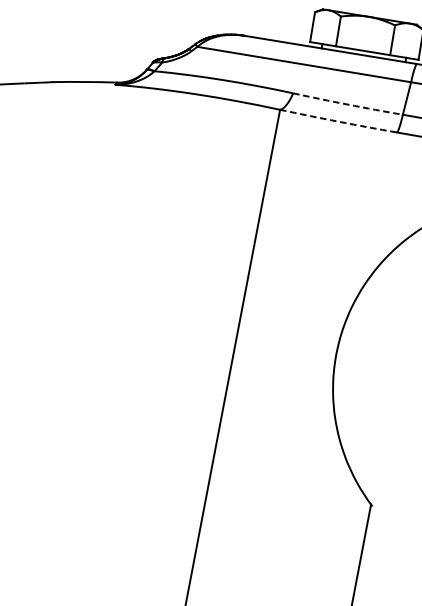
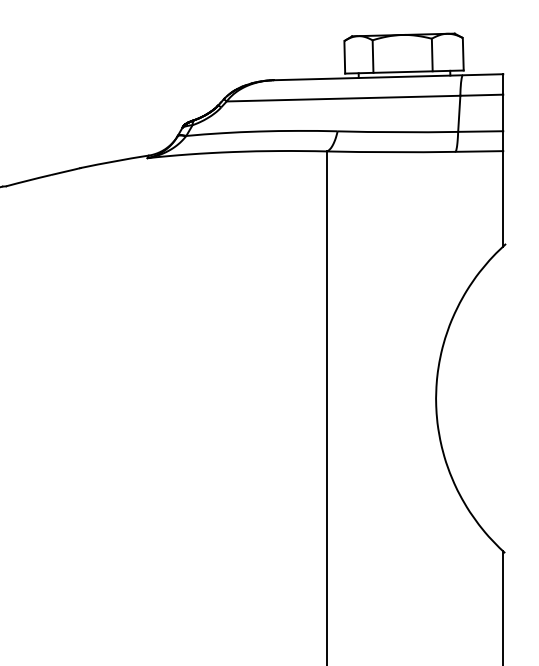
arc: (347, 104) -> (397, 132), dashed -> solid
arc: (338, 121) -> (391, 152), dashed -> solid

